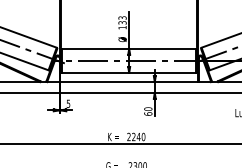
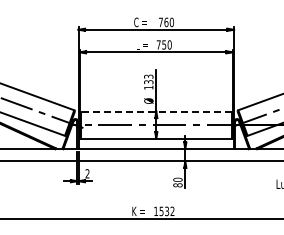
line: (129, 48) -> (156, 111), solid -> dashed
text: (68, 103) -> (87, 173), 5 -> 2
text: (147, 114) -> (177, 185), 60 -> 80
text: (136, 137) -> (164, 211), 2240 -> 1532

